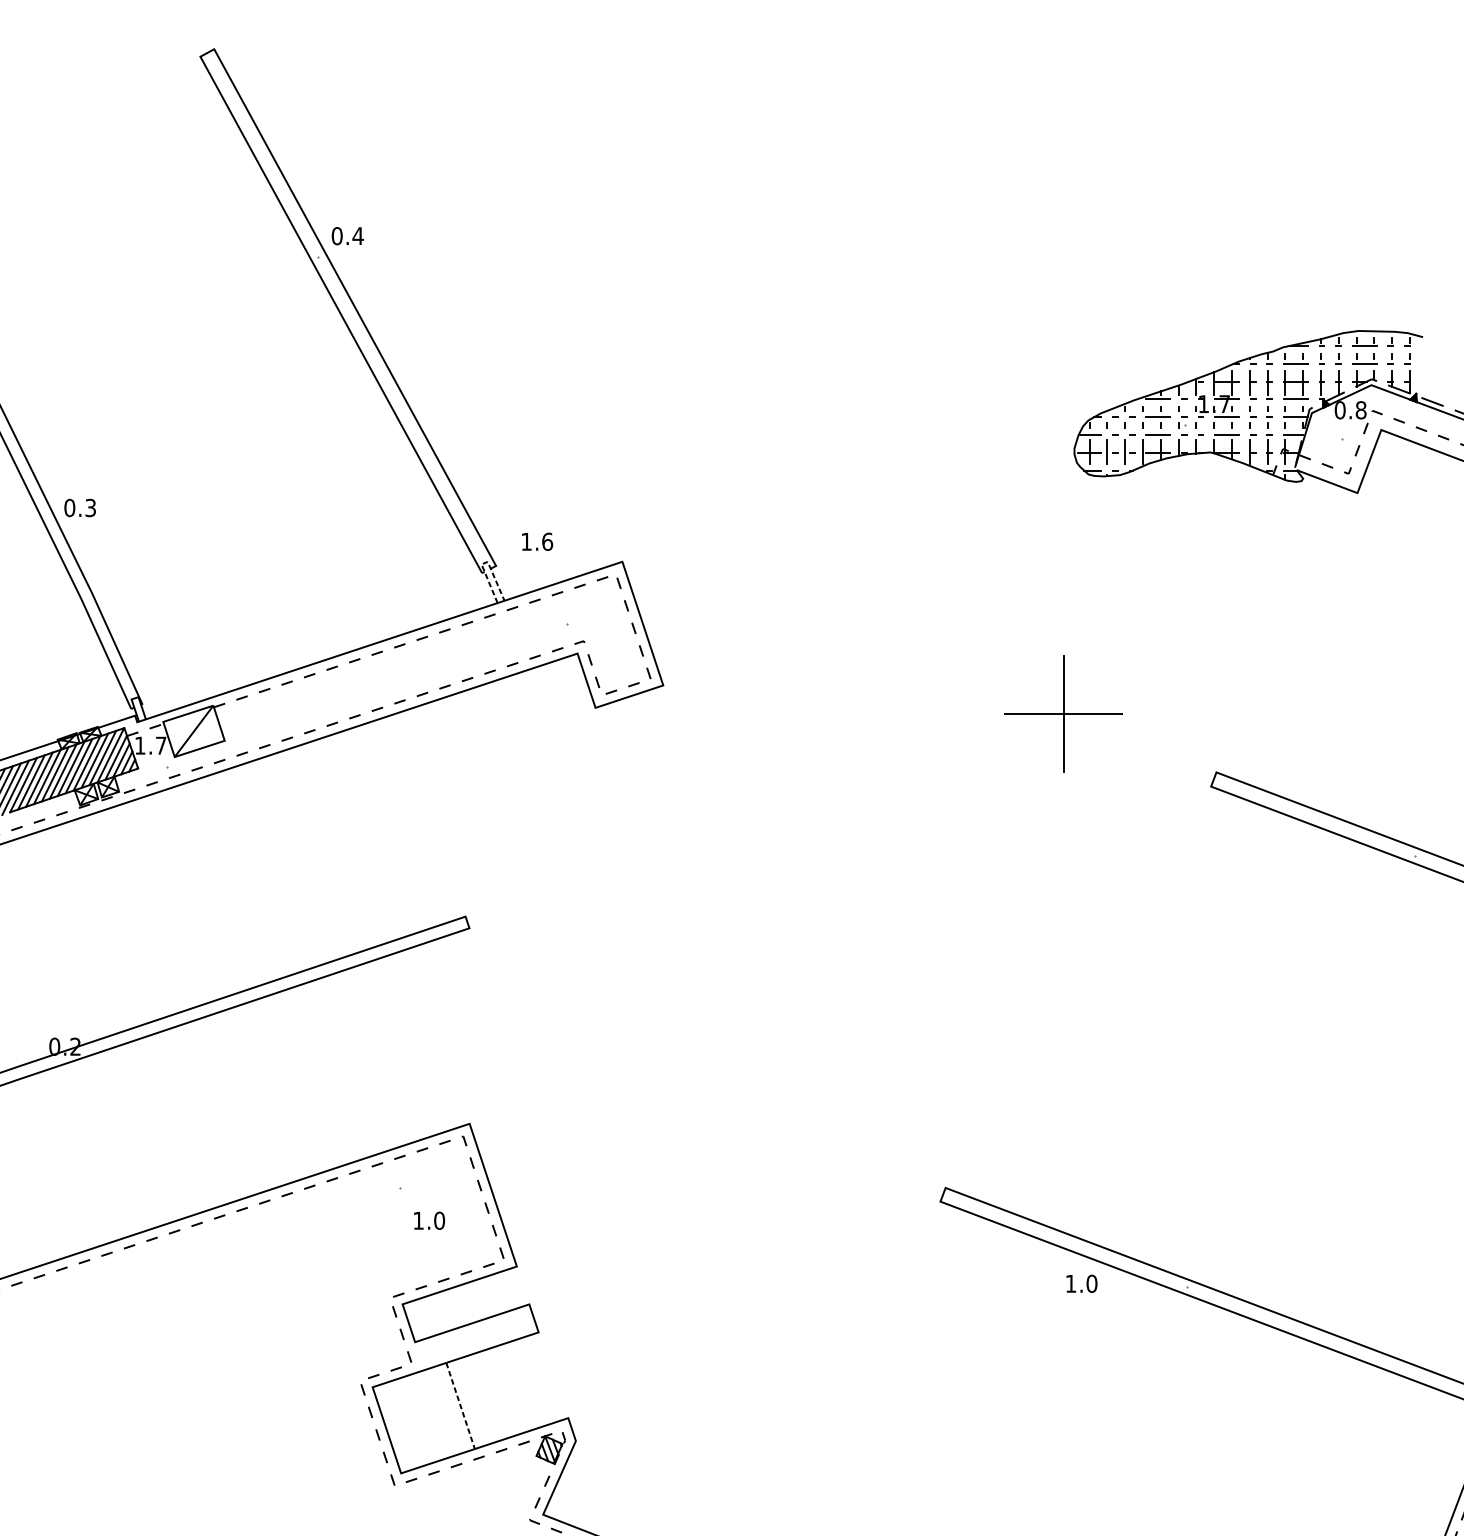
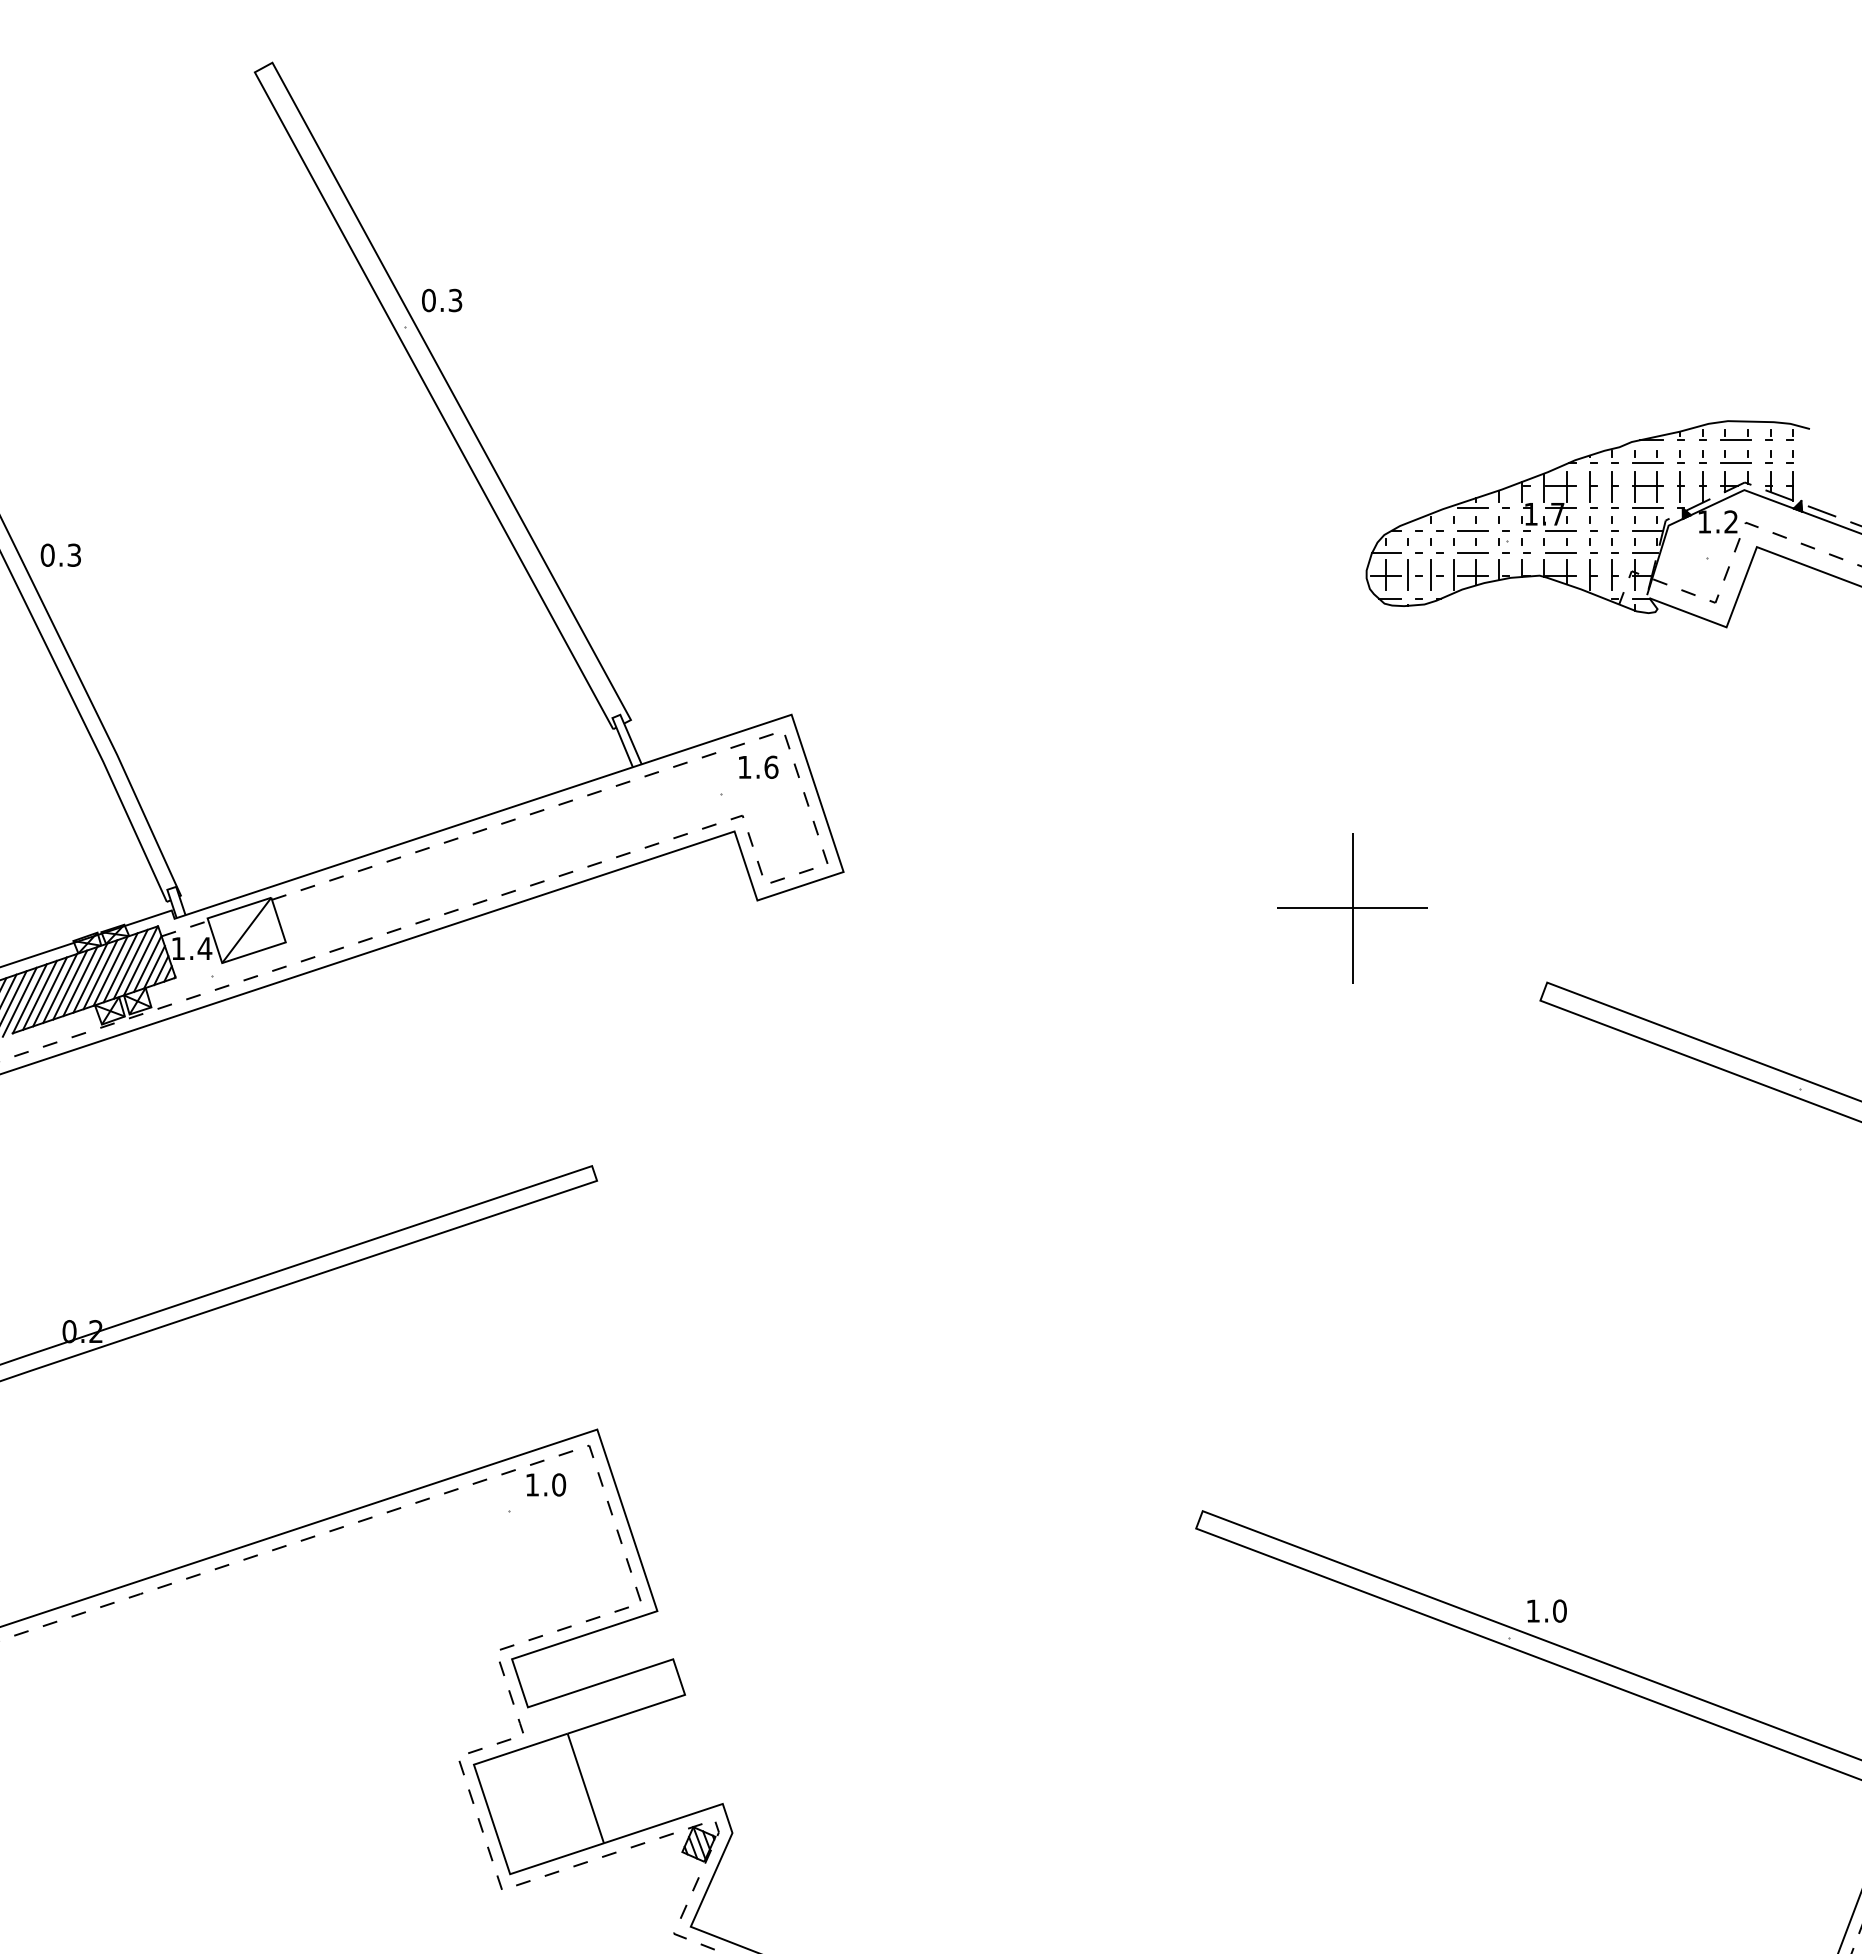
text: (358, 236) -> (455, 300), 0.4 -> 0.3
text: (1350, 409) -> (1717, 521), 0.8 -> 1.2
text: (79, 507) -> (60, 554), moved
text: (537, 541) -> (758, 766), moved
line: (484, 563) -> (616, 716), dashed -> solid
text: (160, 745) -> (204, 948), 1.7 -> 1.4
text: (429, 1220) -> (546, 1484), moved
text: (1081, 1283) -> (1546, 1610), moved
line: (460, 1406) -> (585, 1788), dashed -> solid

